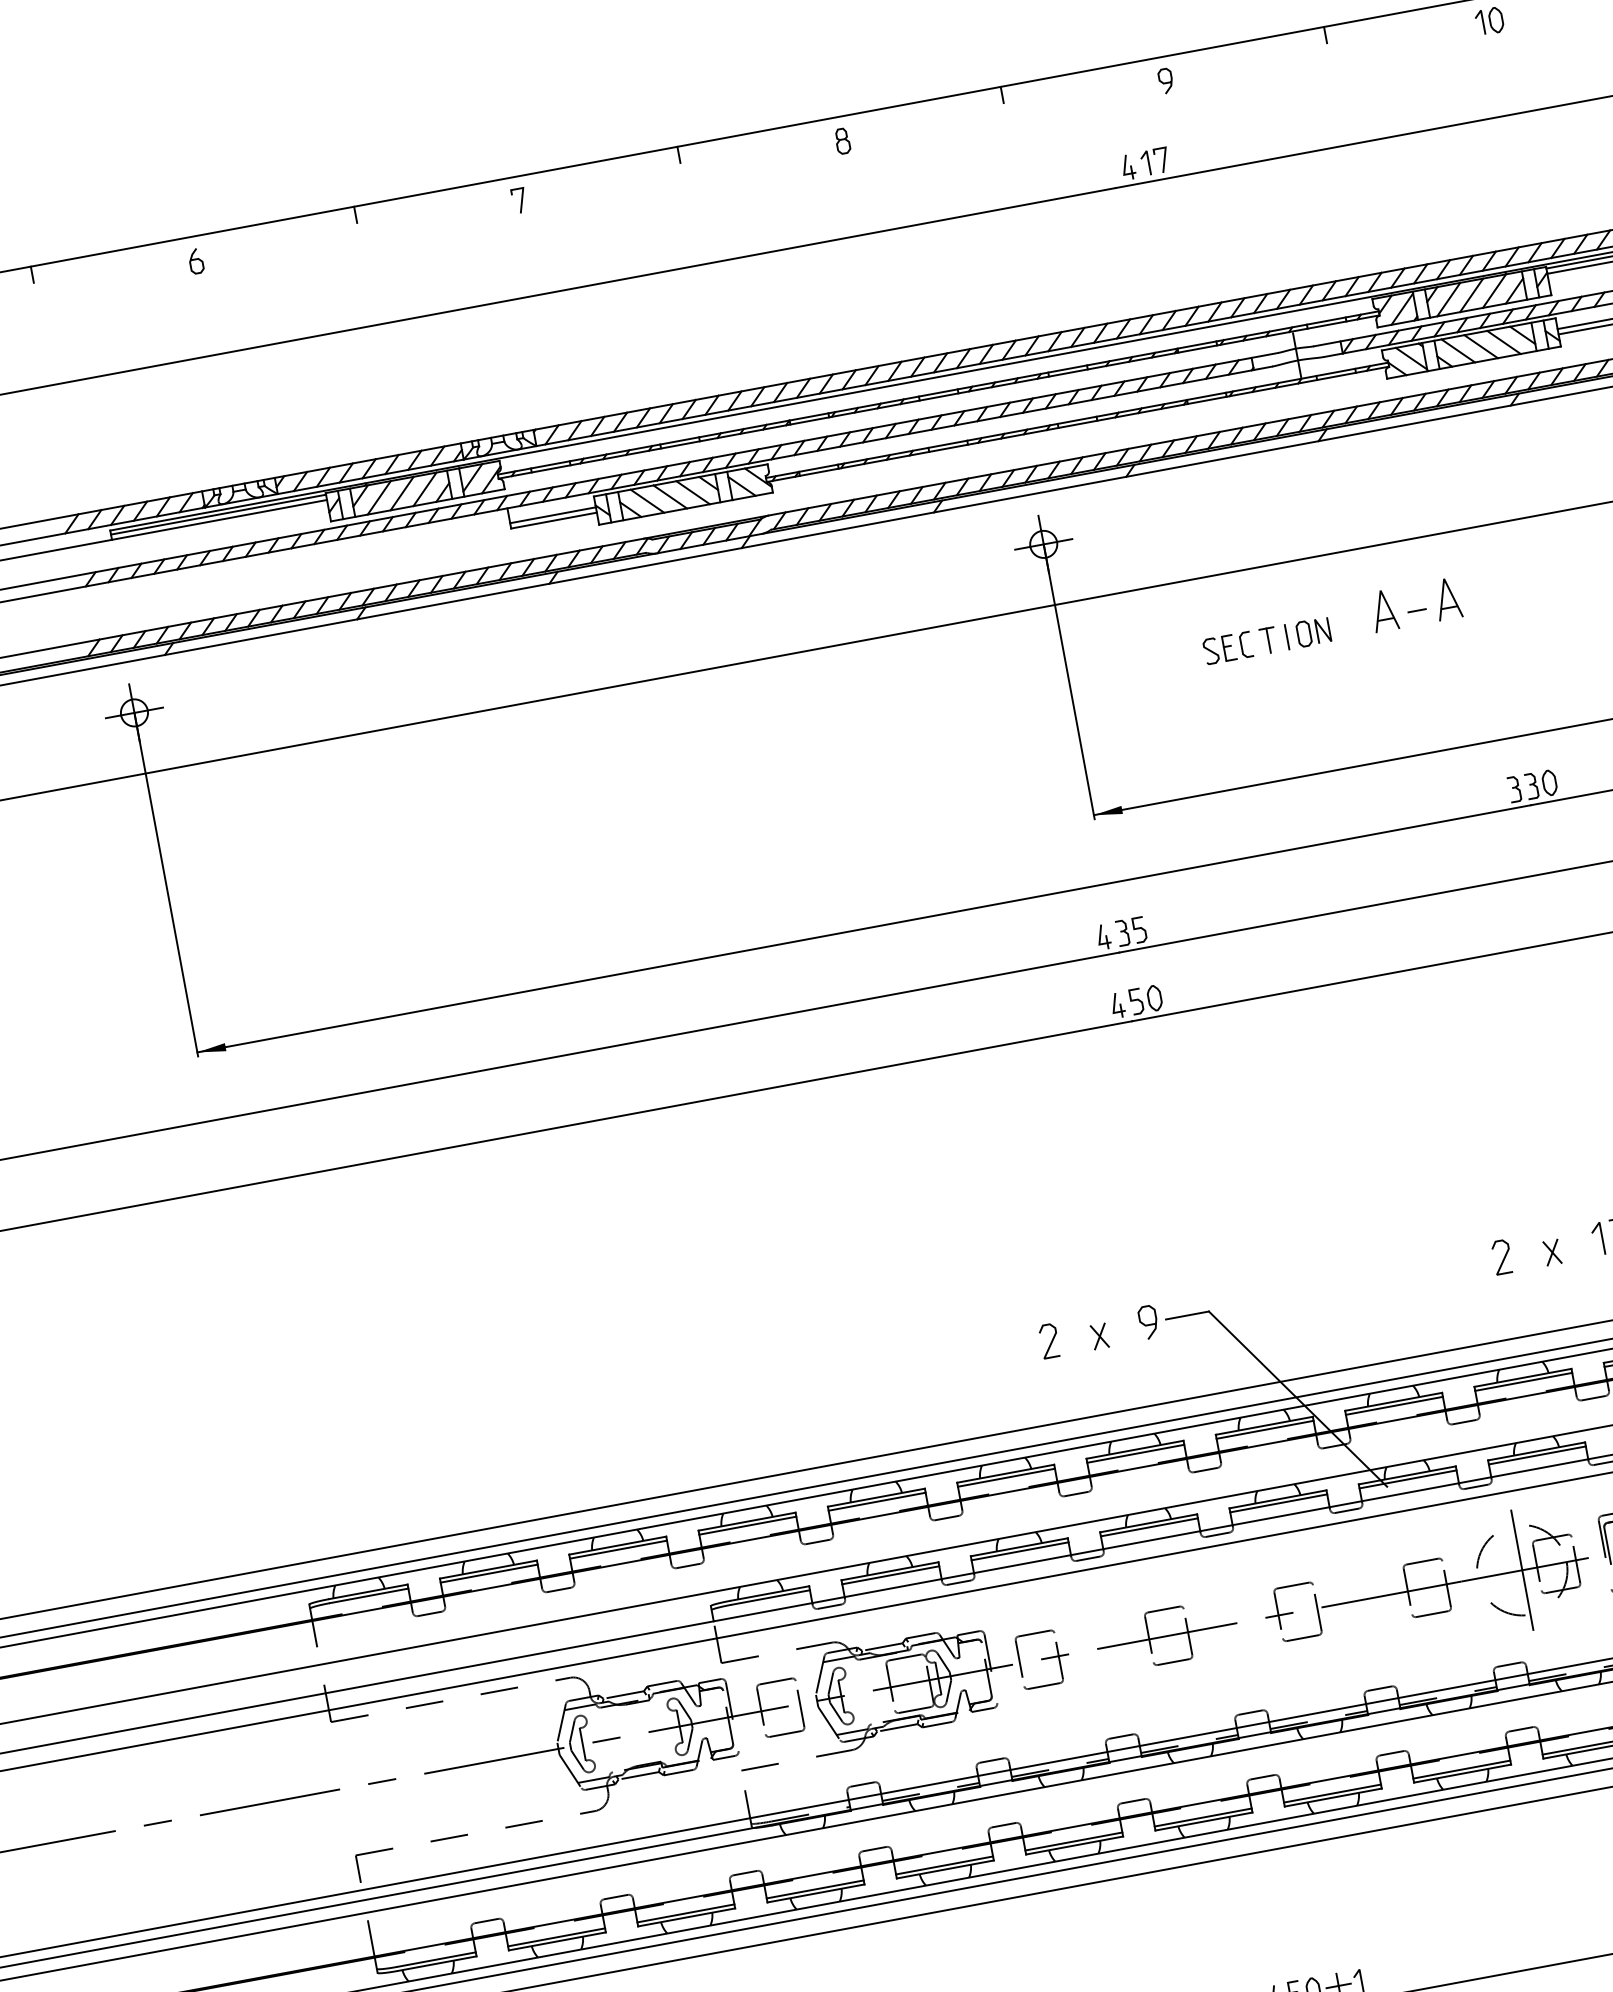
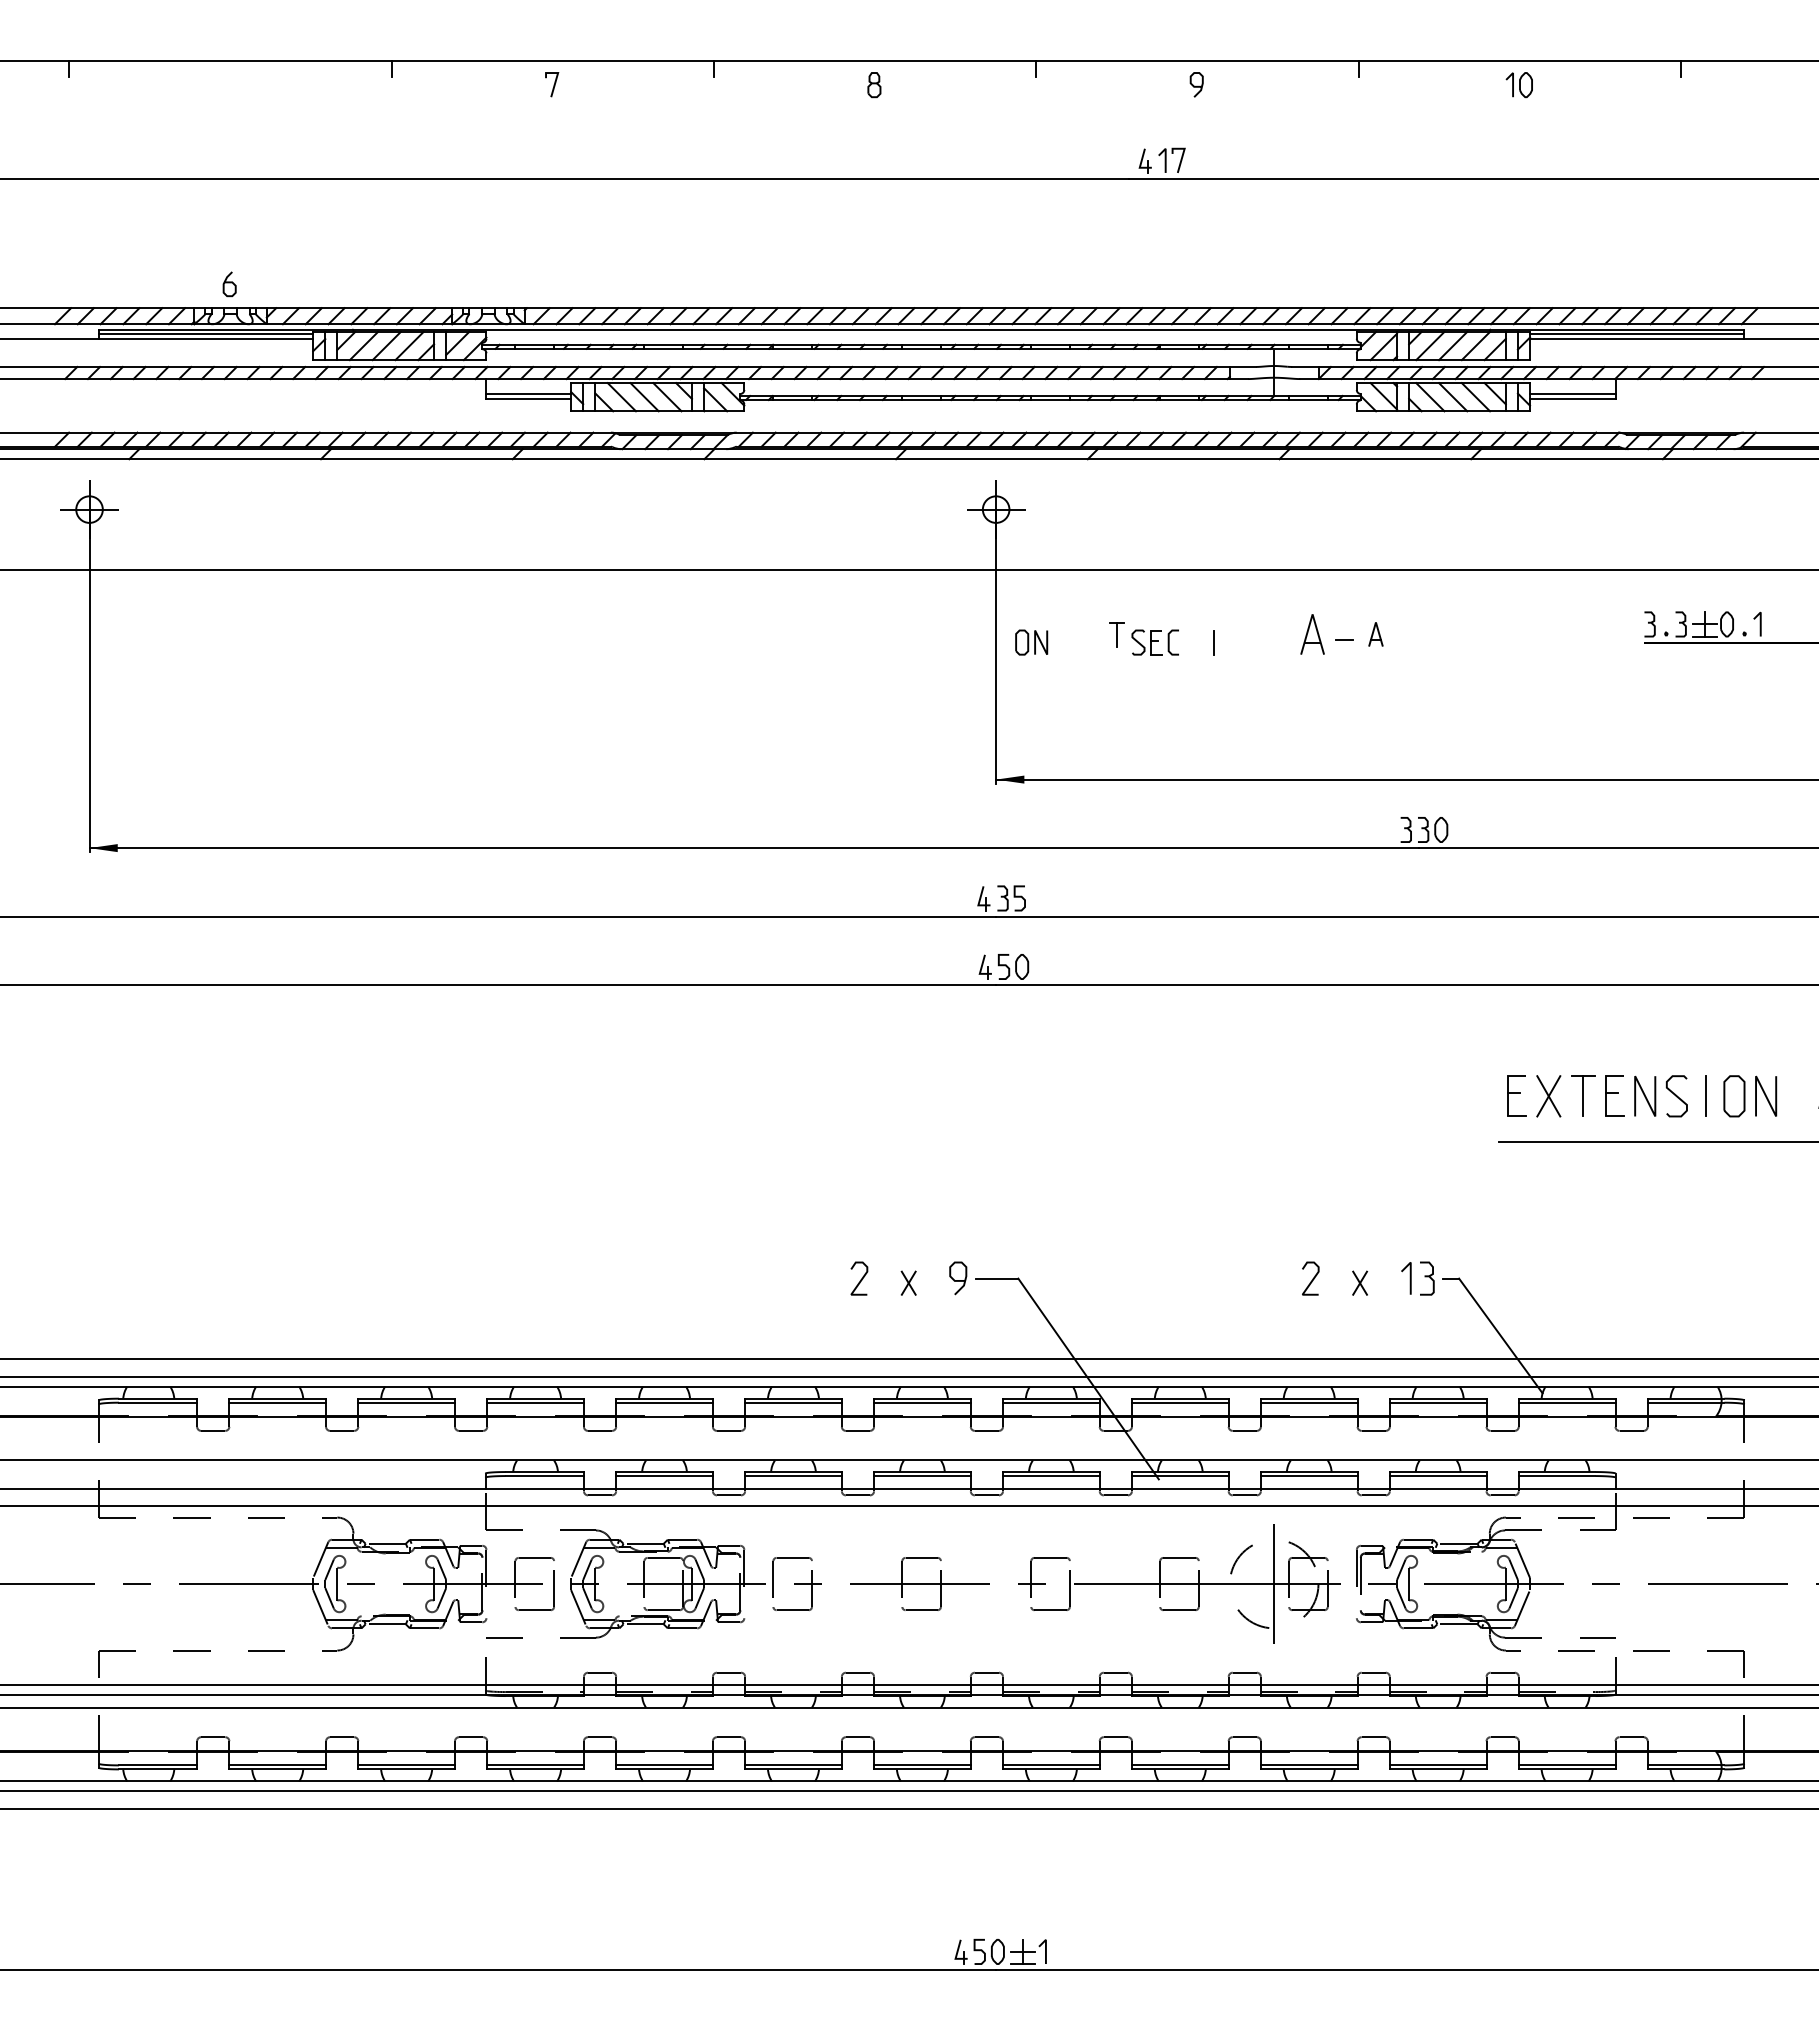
curve: (195, 260) -> (229, 283), moved
part: (1447, 599) -> (1375, 634), size x0.6
part: (1313, 632) -> (1031, 642), moved
part: (1268, 640) -> (1116, 634), moved

